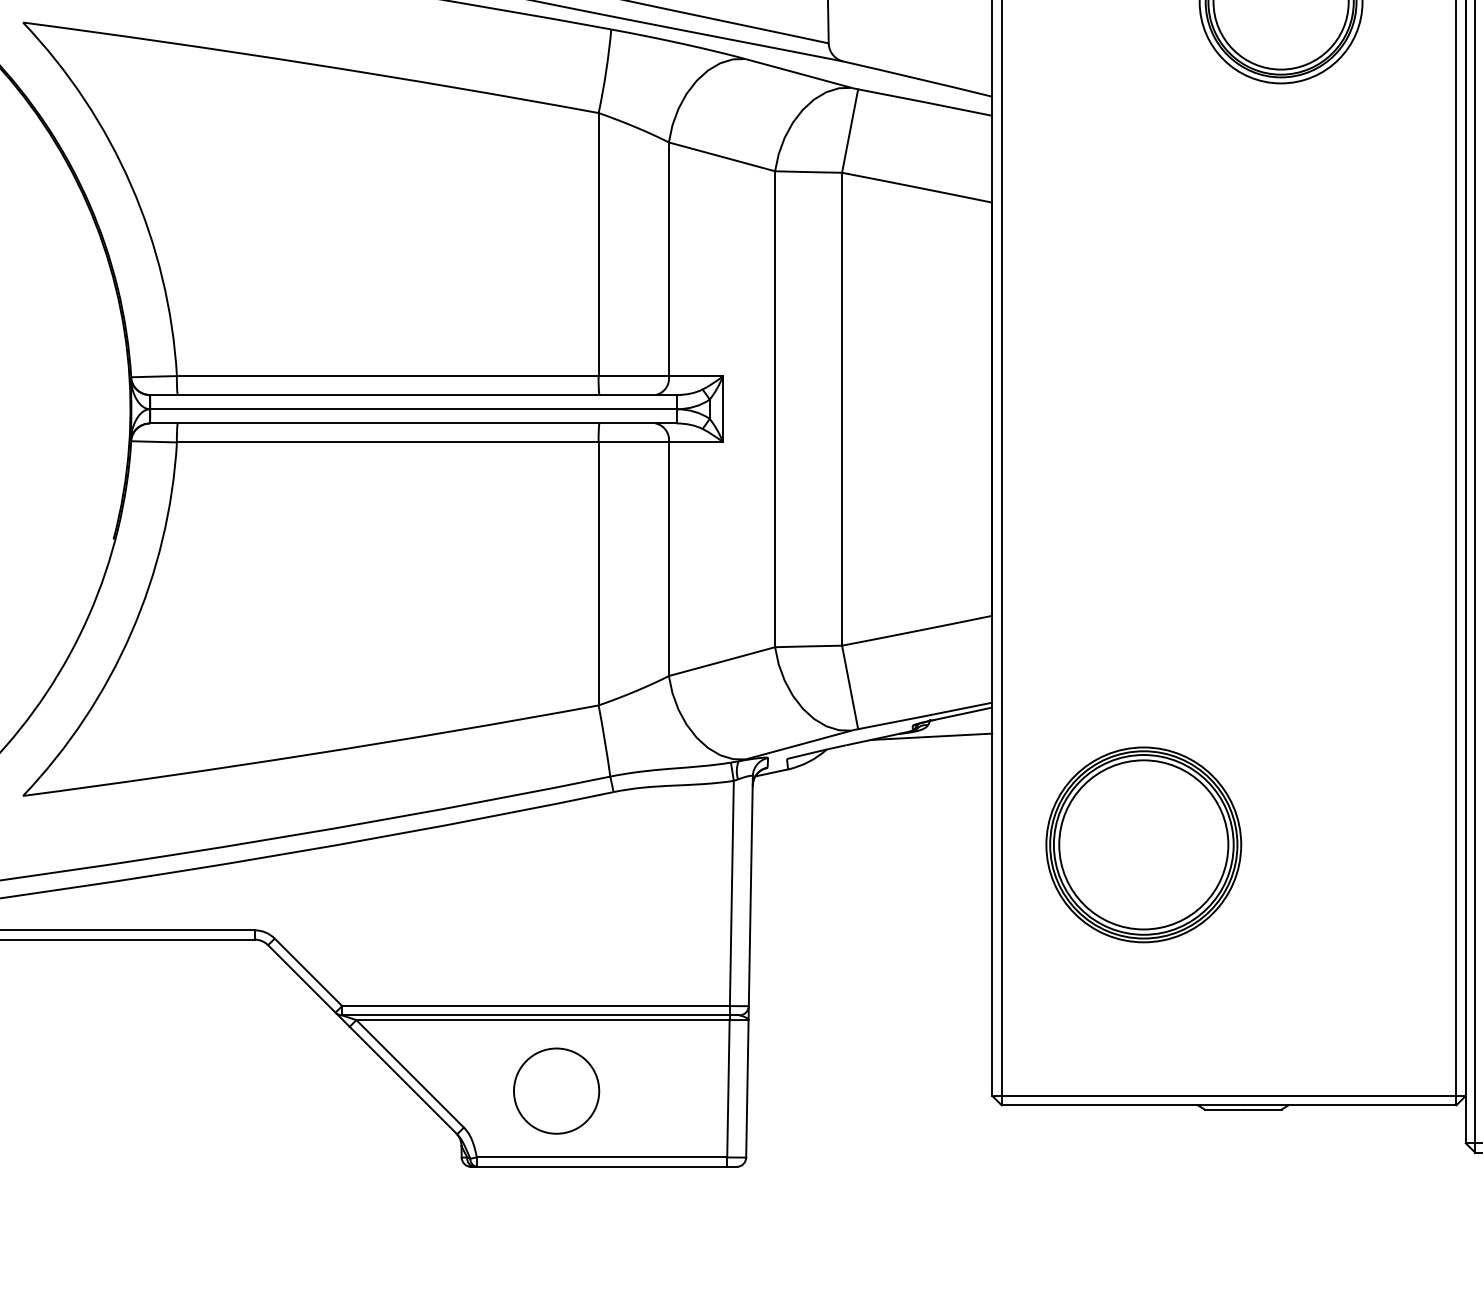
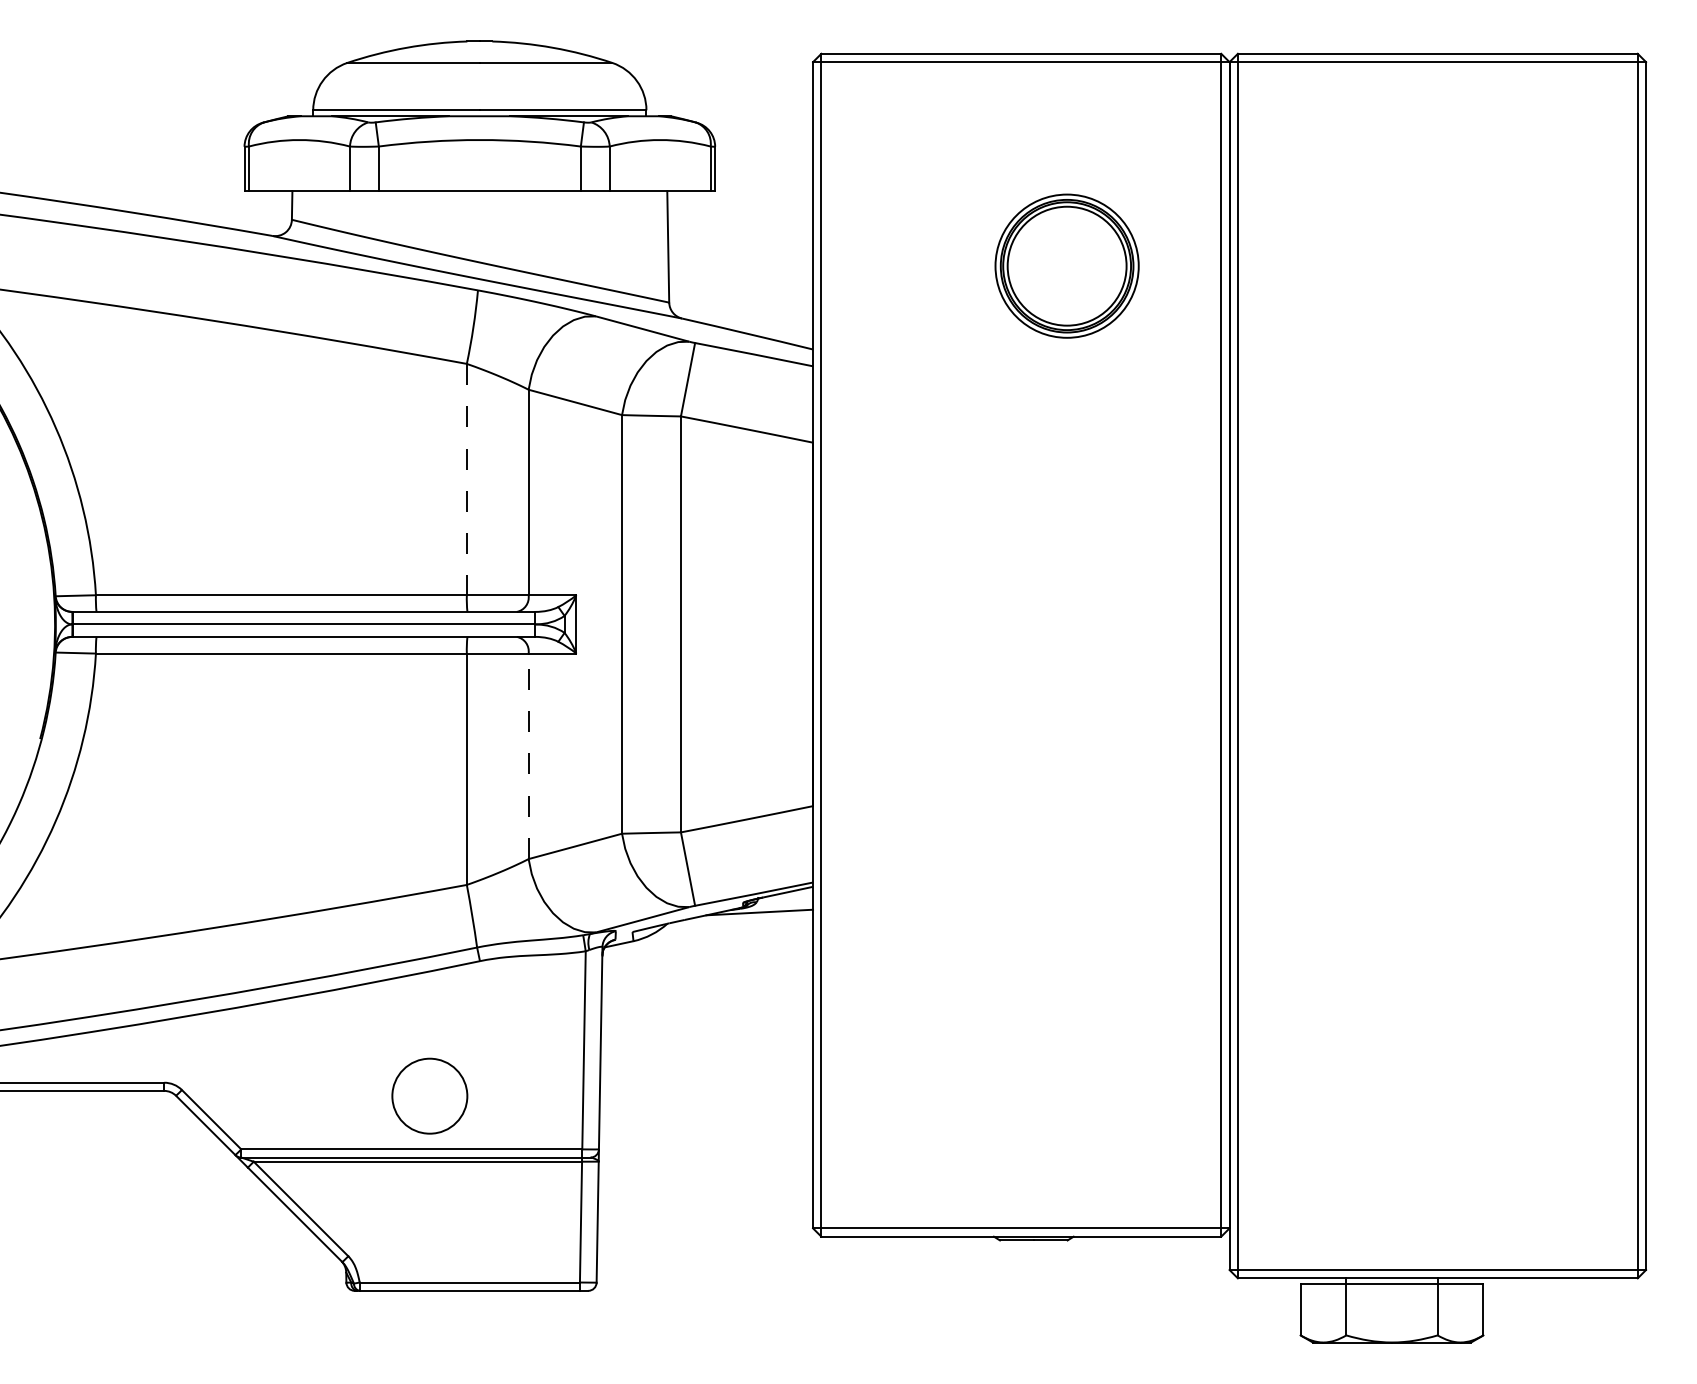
line: (598, 244) -> (466, 479), solid -> dashed
line: (668, 559) -> (528, 756), solid -> dashed
part: (1142, 844) -> (945, 1007), removed
circle: (556, 1090) -> (429, 1095), moved

